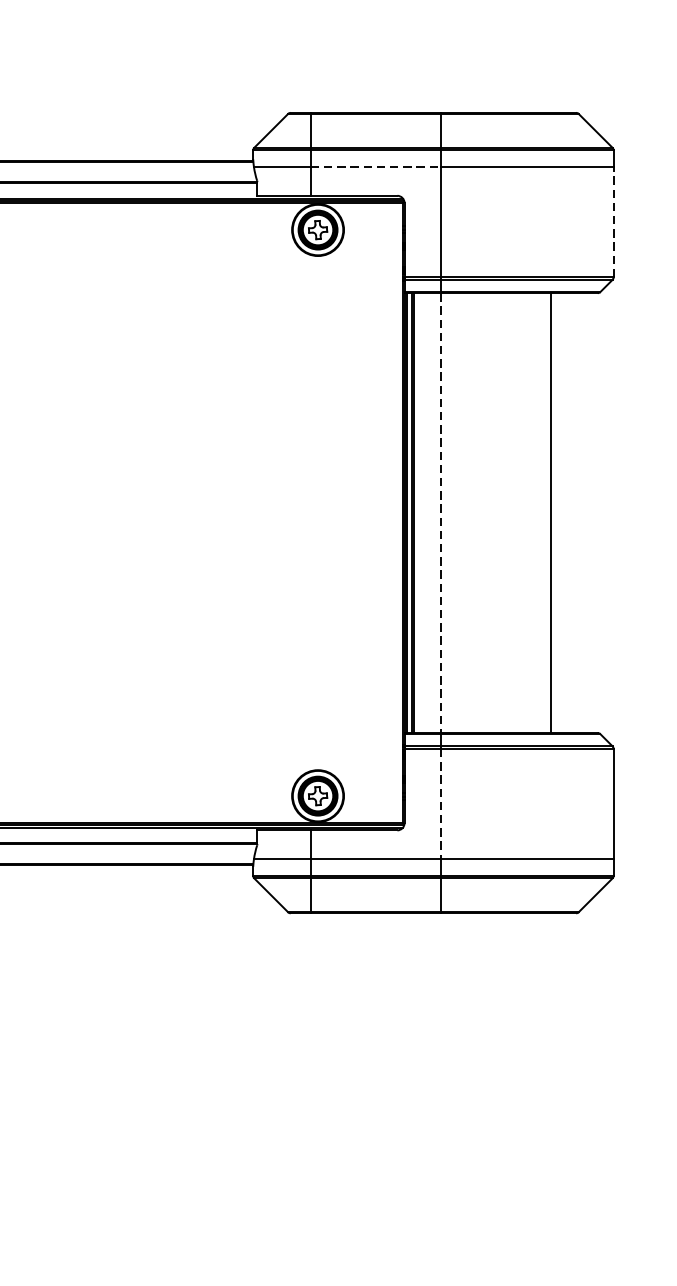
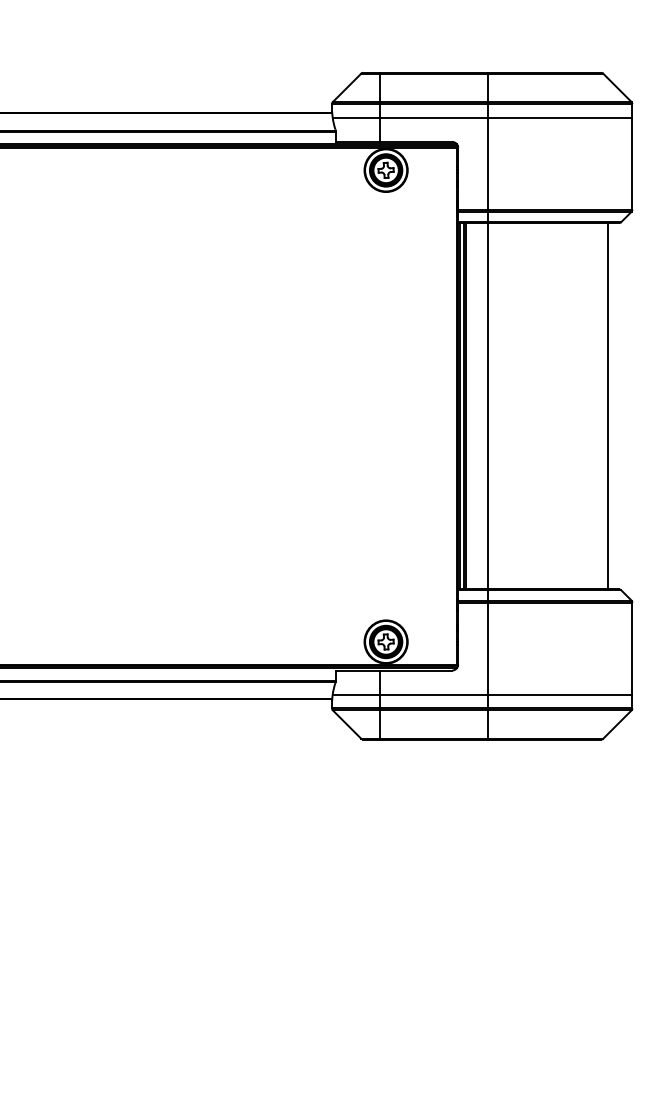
line: (376, 166) -> (434, 117), dashed -> solid
line: (613, 221) -> (632, 163), dashed -> solid
line: (440, 513) -> (488, 406), dashed -> solid
line: (551, 513) -> (608, 406), moved
line: (440, 803) -> (488, 648), dashed -> solid

